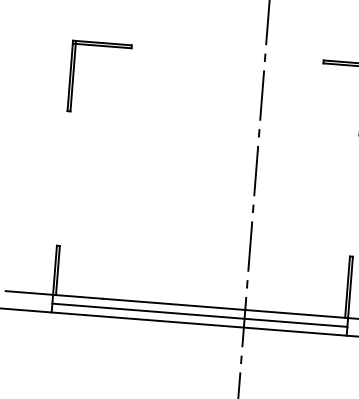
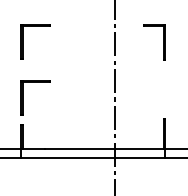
part: (66, 189) -> (23, 97), added
line: (200, 315) -> (93, 153), removed

